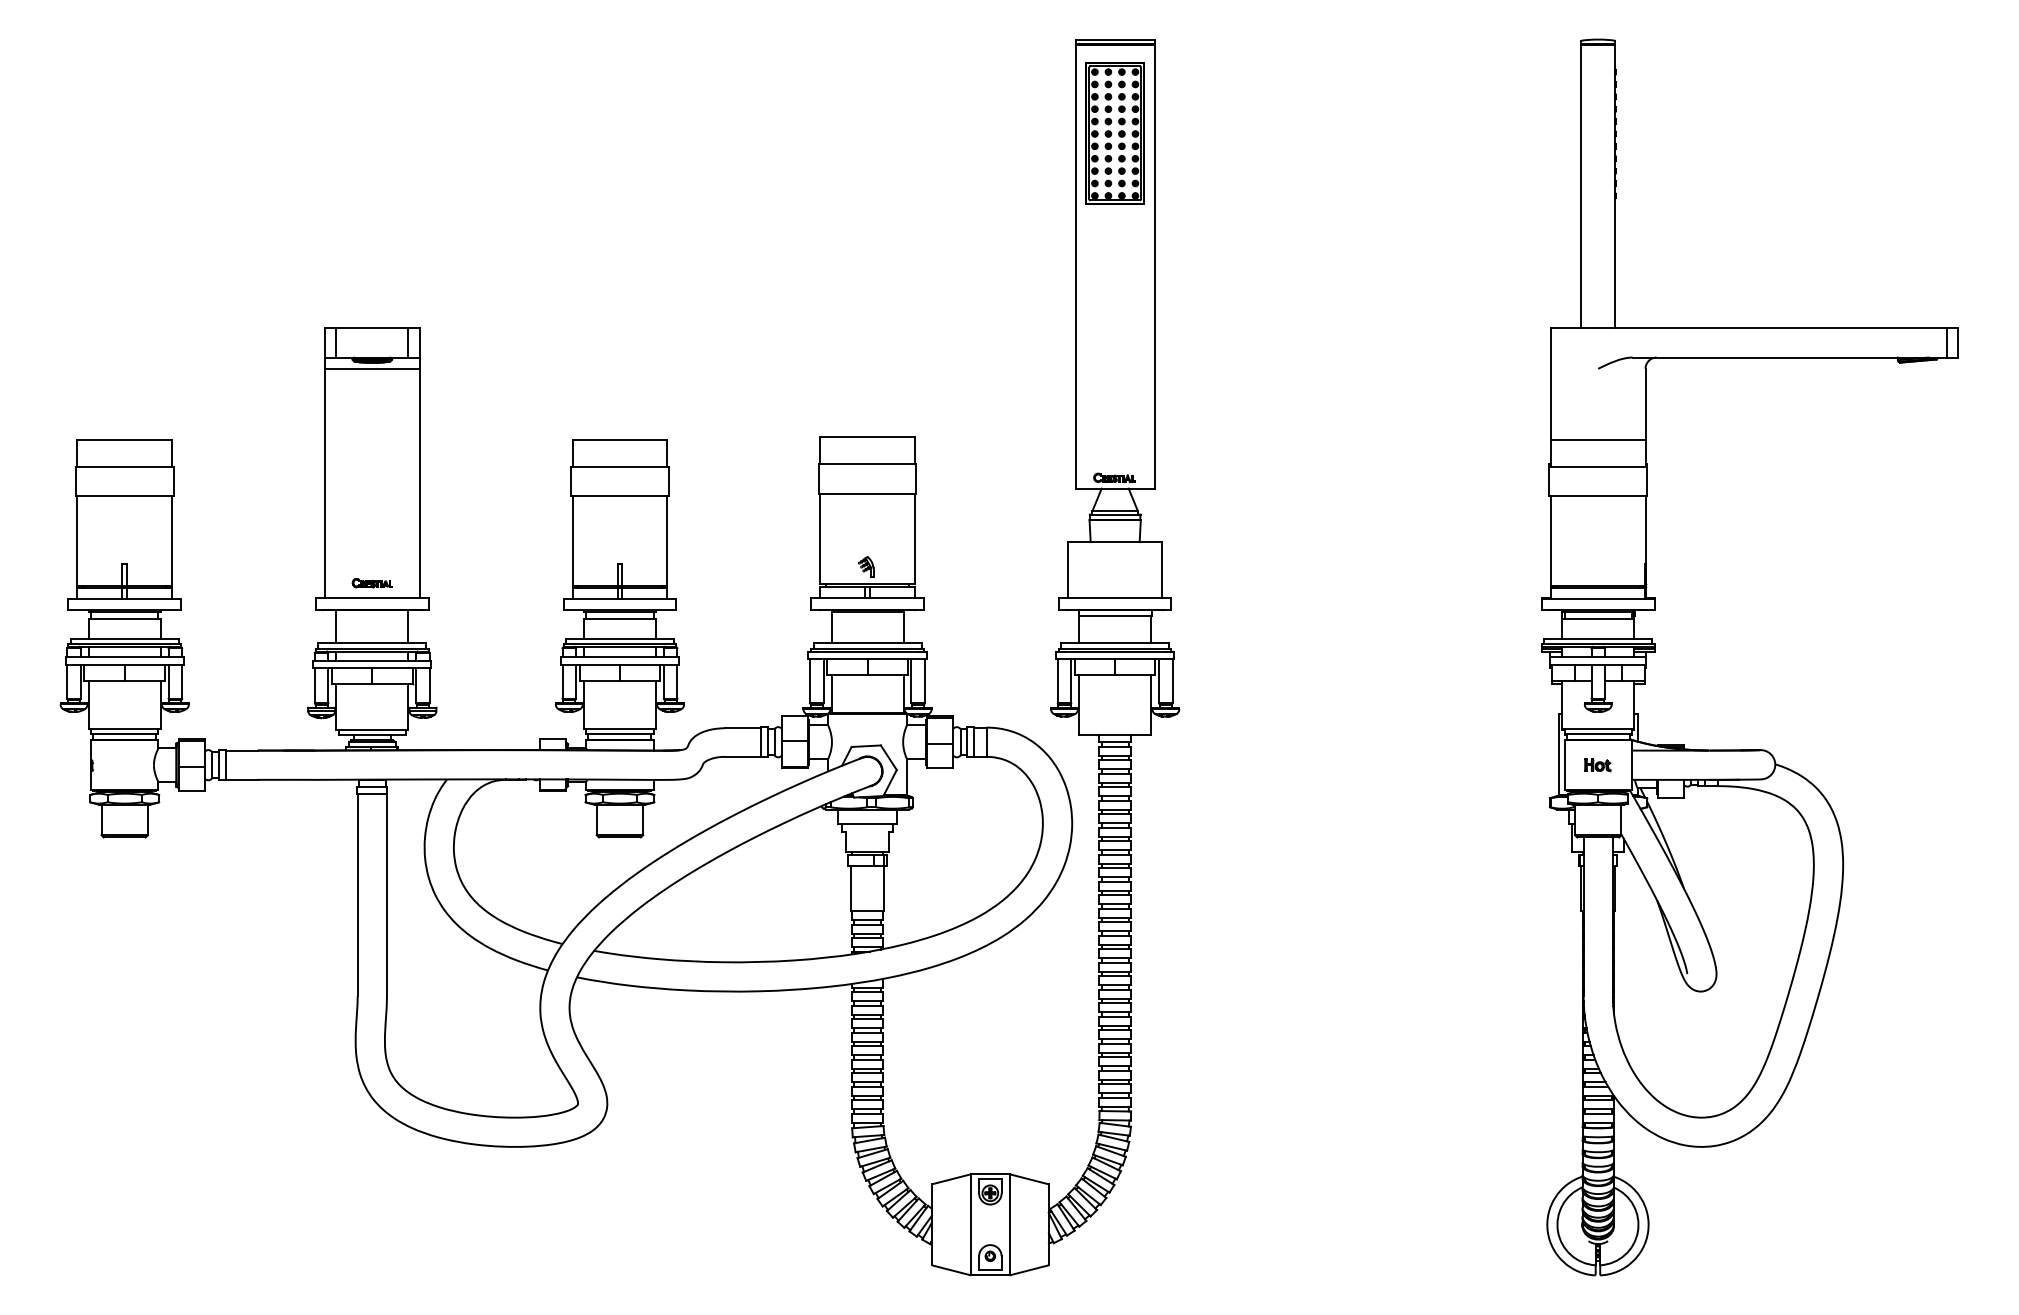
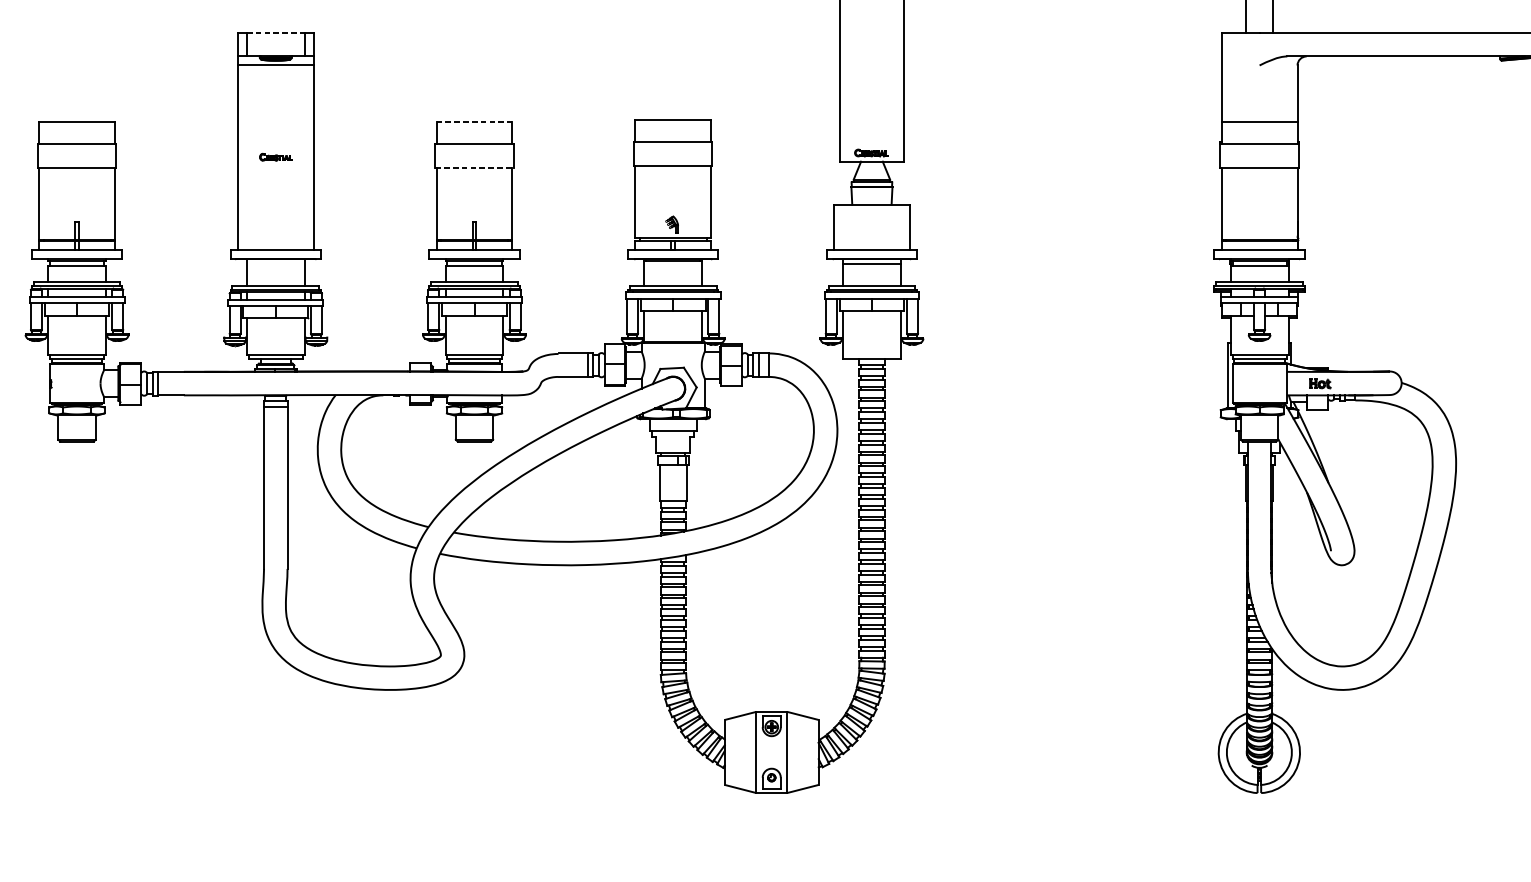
line: (372, 328) -> (275, 33), solid -> dashed
line: (620, 439) -> (474, 122), solid -> dashed
line: (619, 495) -> (474, 167), solid -> dashed
part: (371, 583) -> (275, 157), moved
part: (1597, 765) -> (1319, 383), moved

